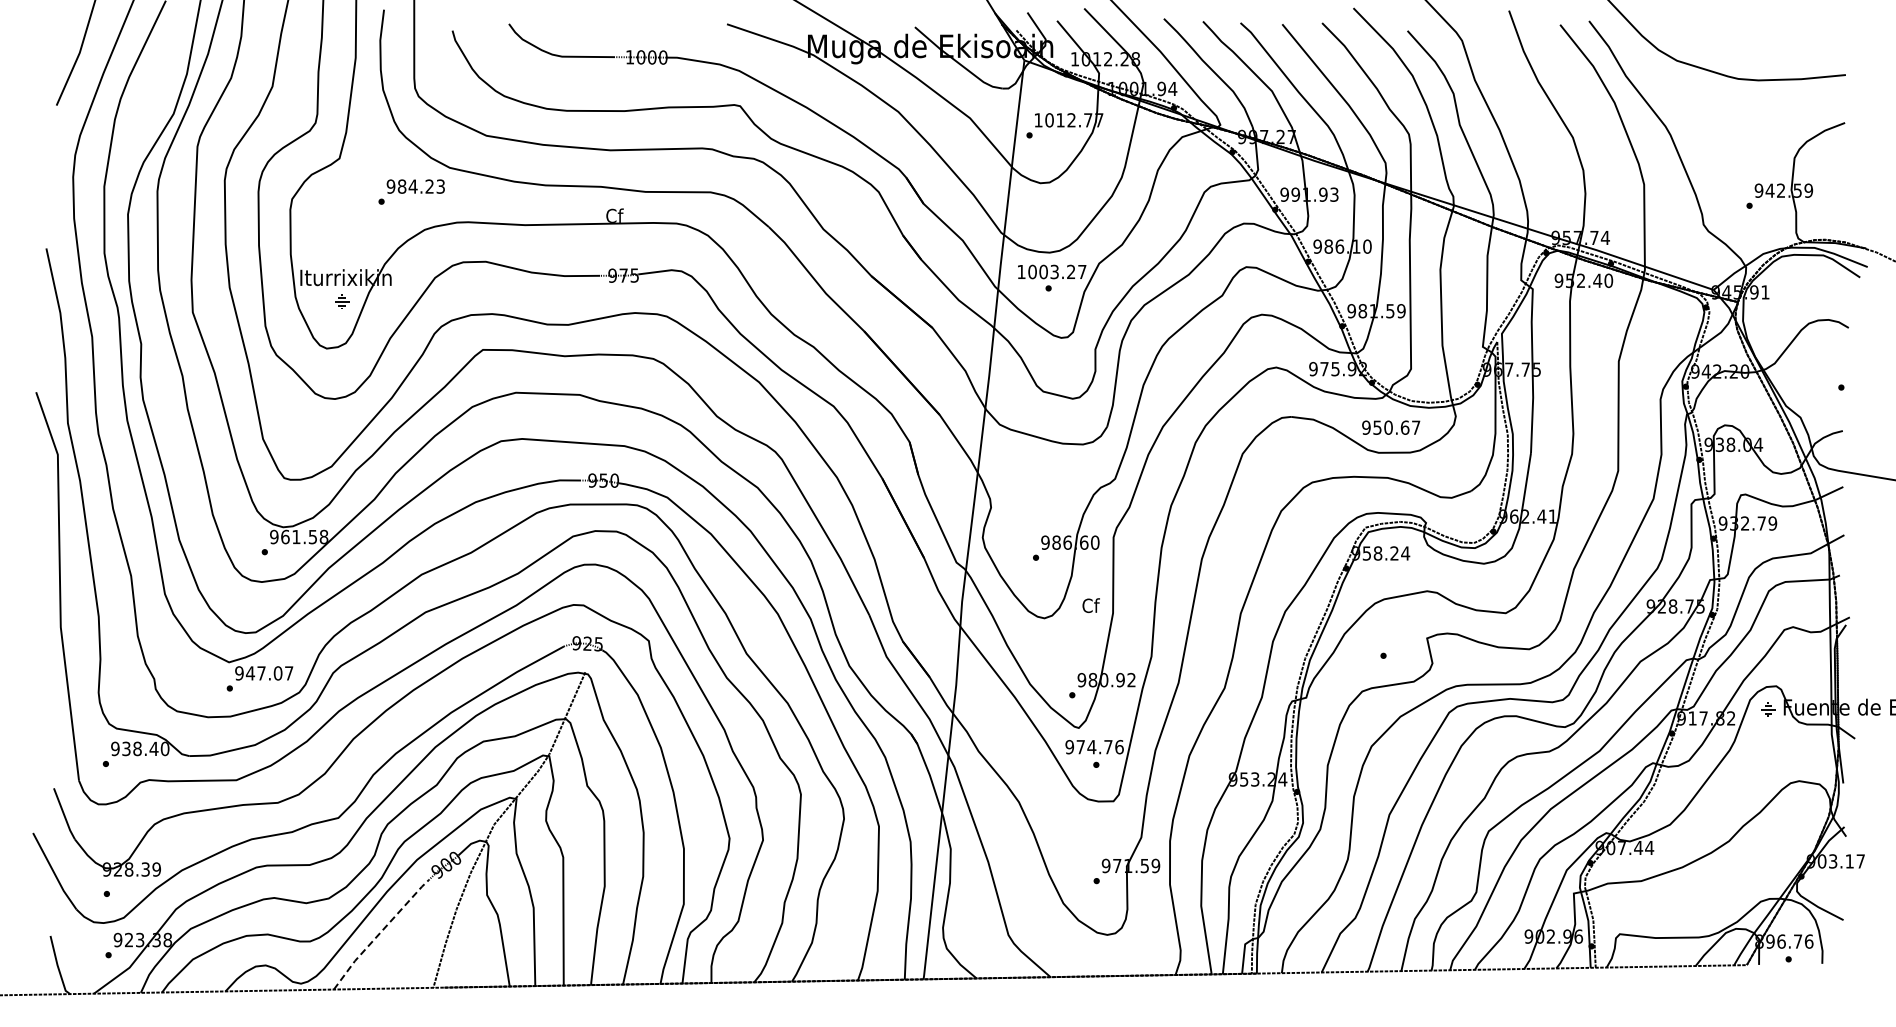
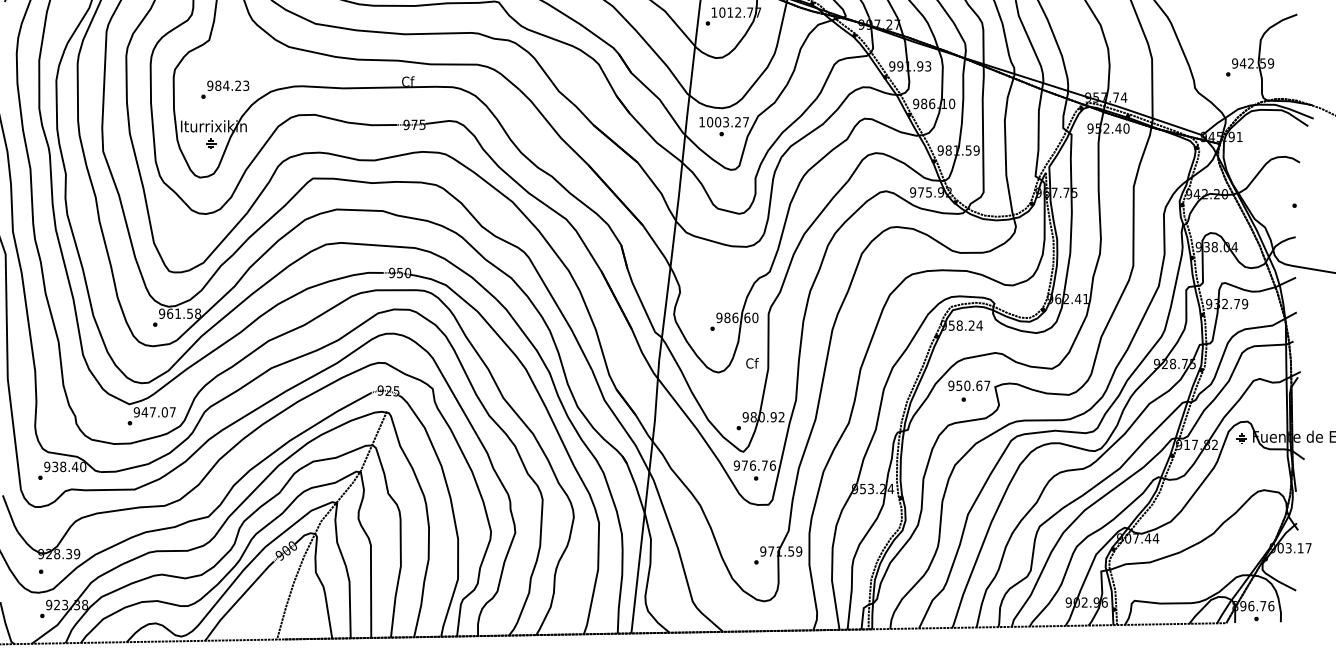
text: (411, 191) -> (225, 89), moved
text: (1391, 427) -> (969, 385), moved
text: (1091, 747) -> (752, 465), 974.76 -> 976.76
line: (379, 933) -> (238, 600), dashed -> solid

